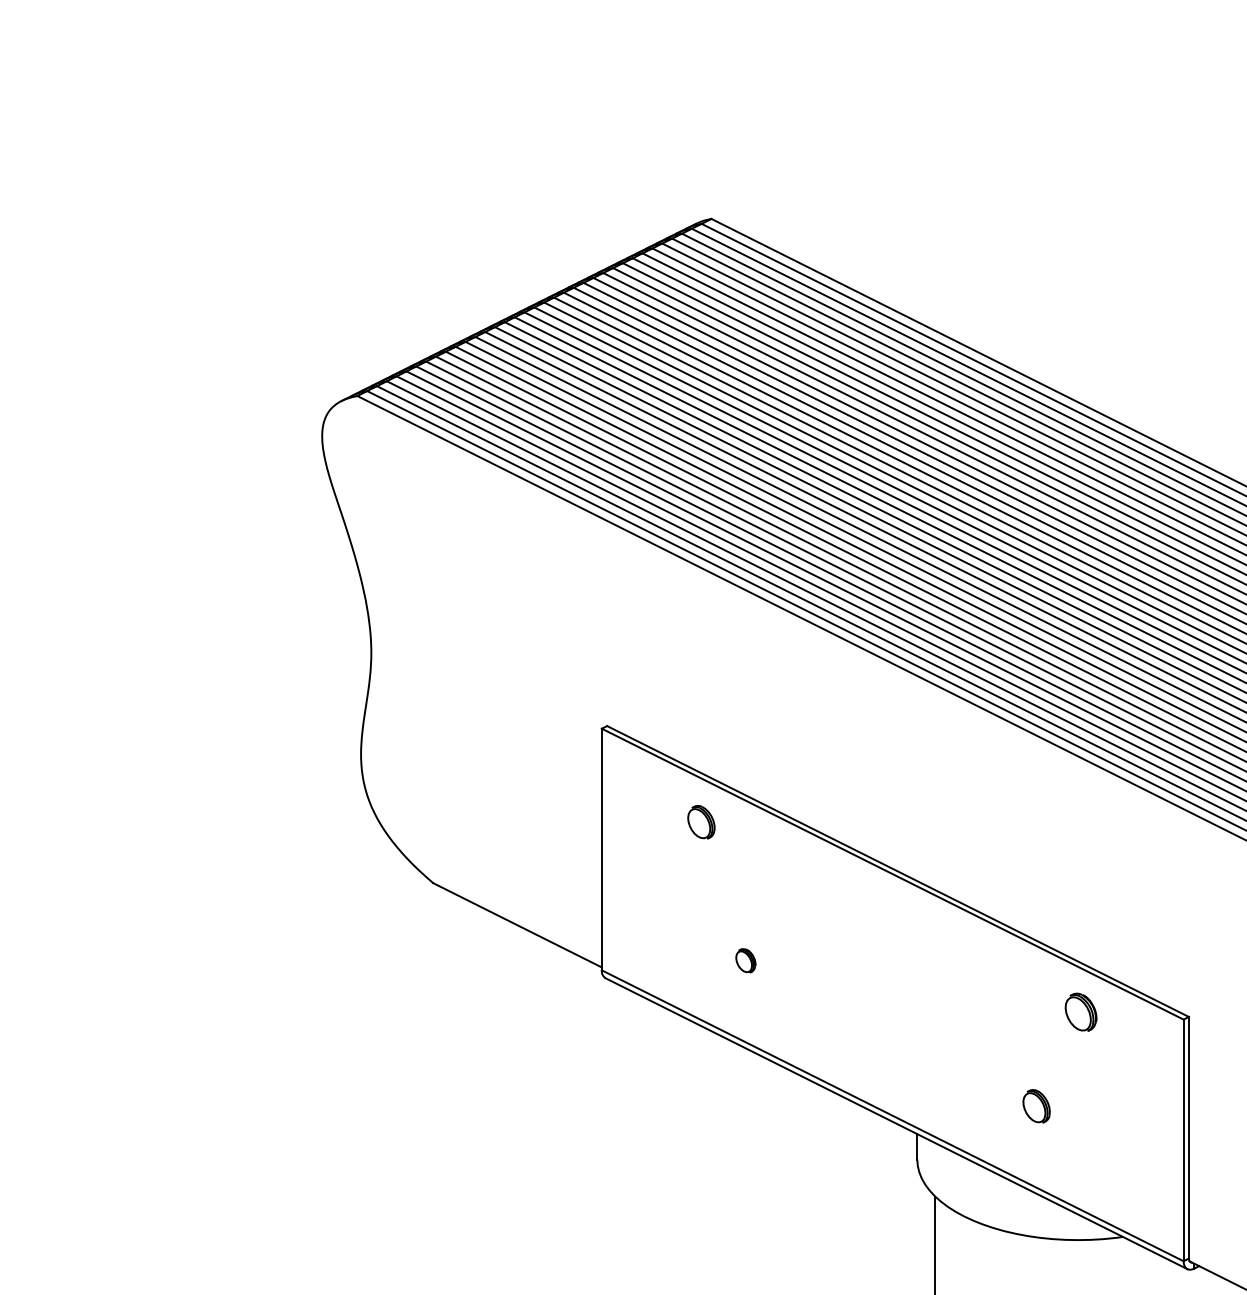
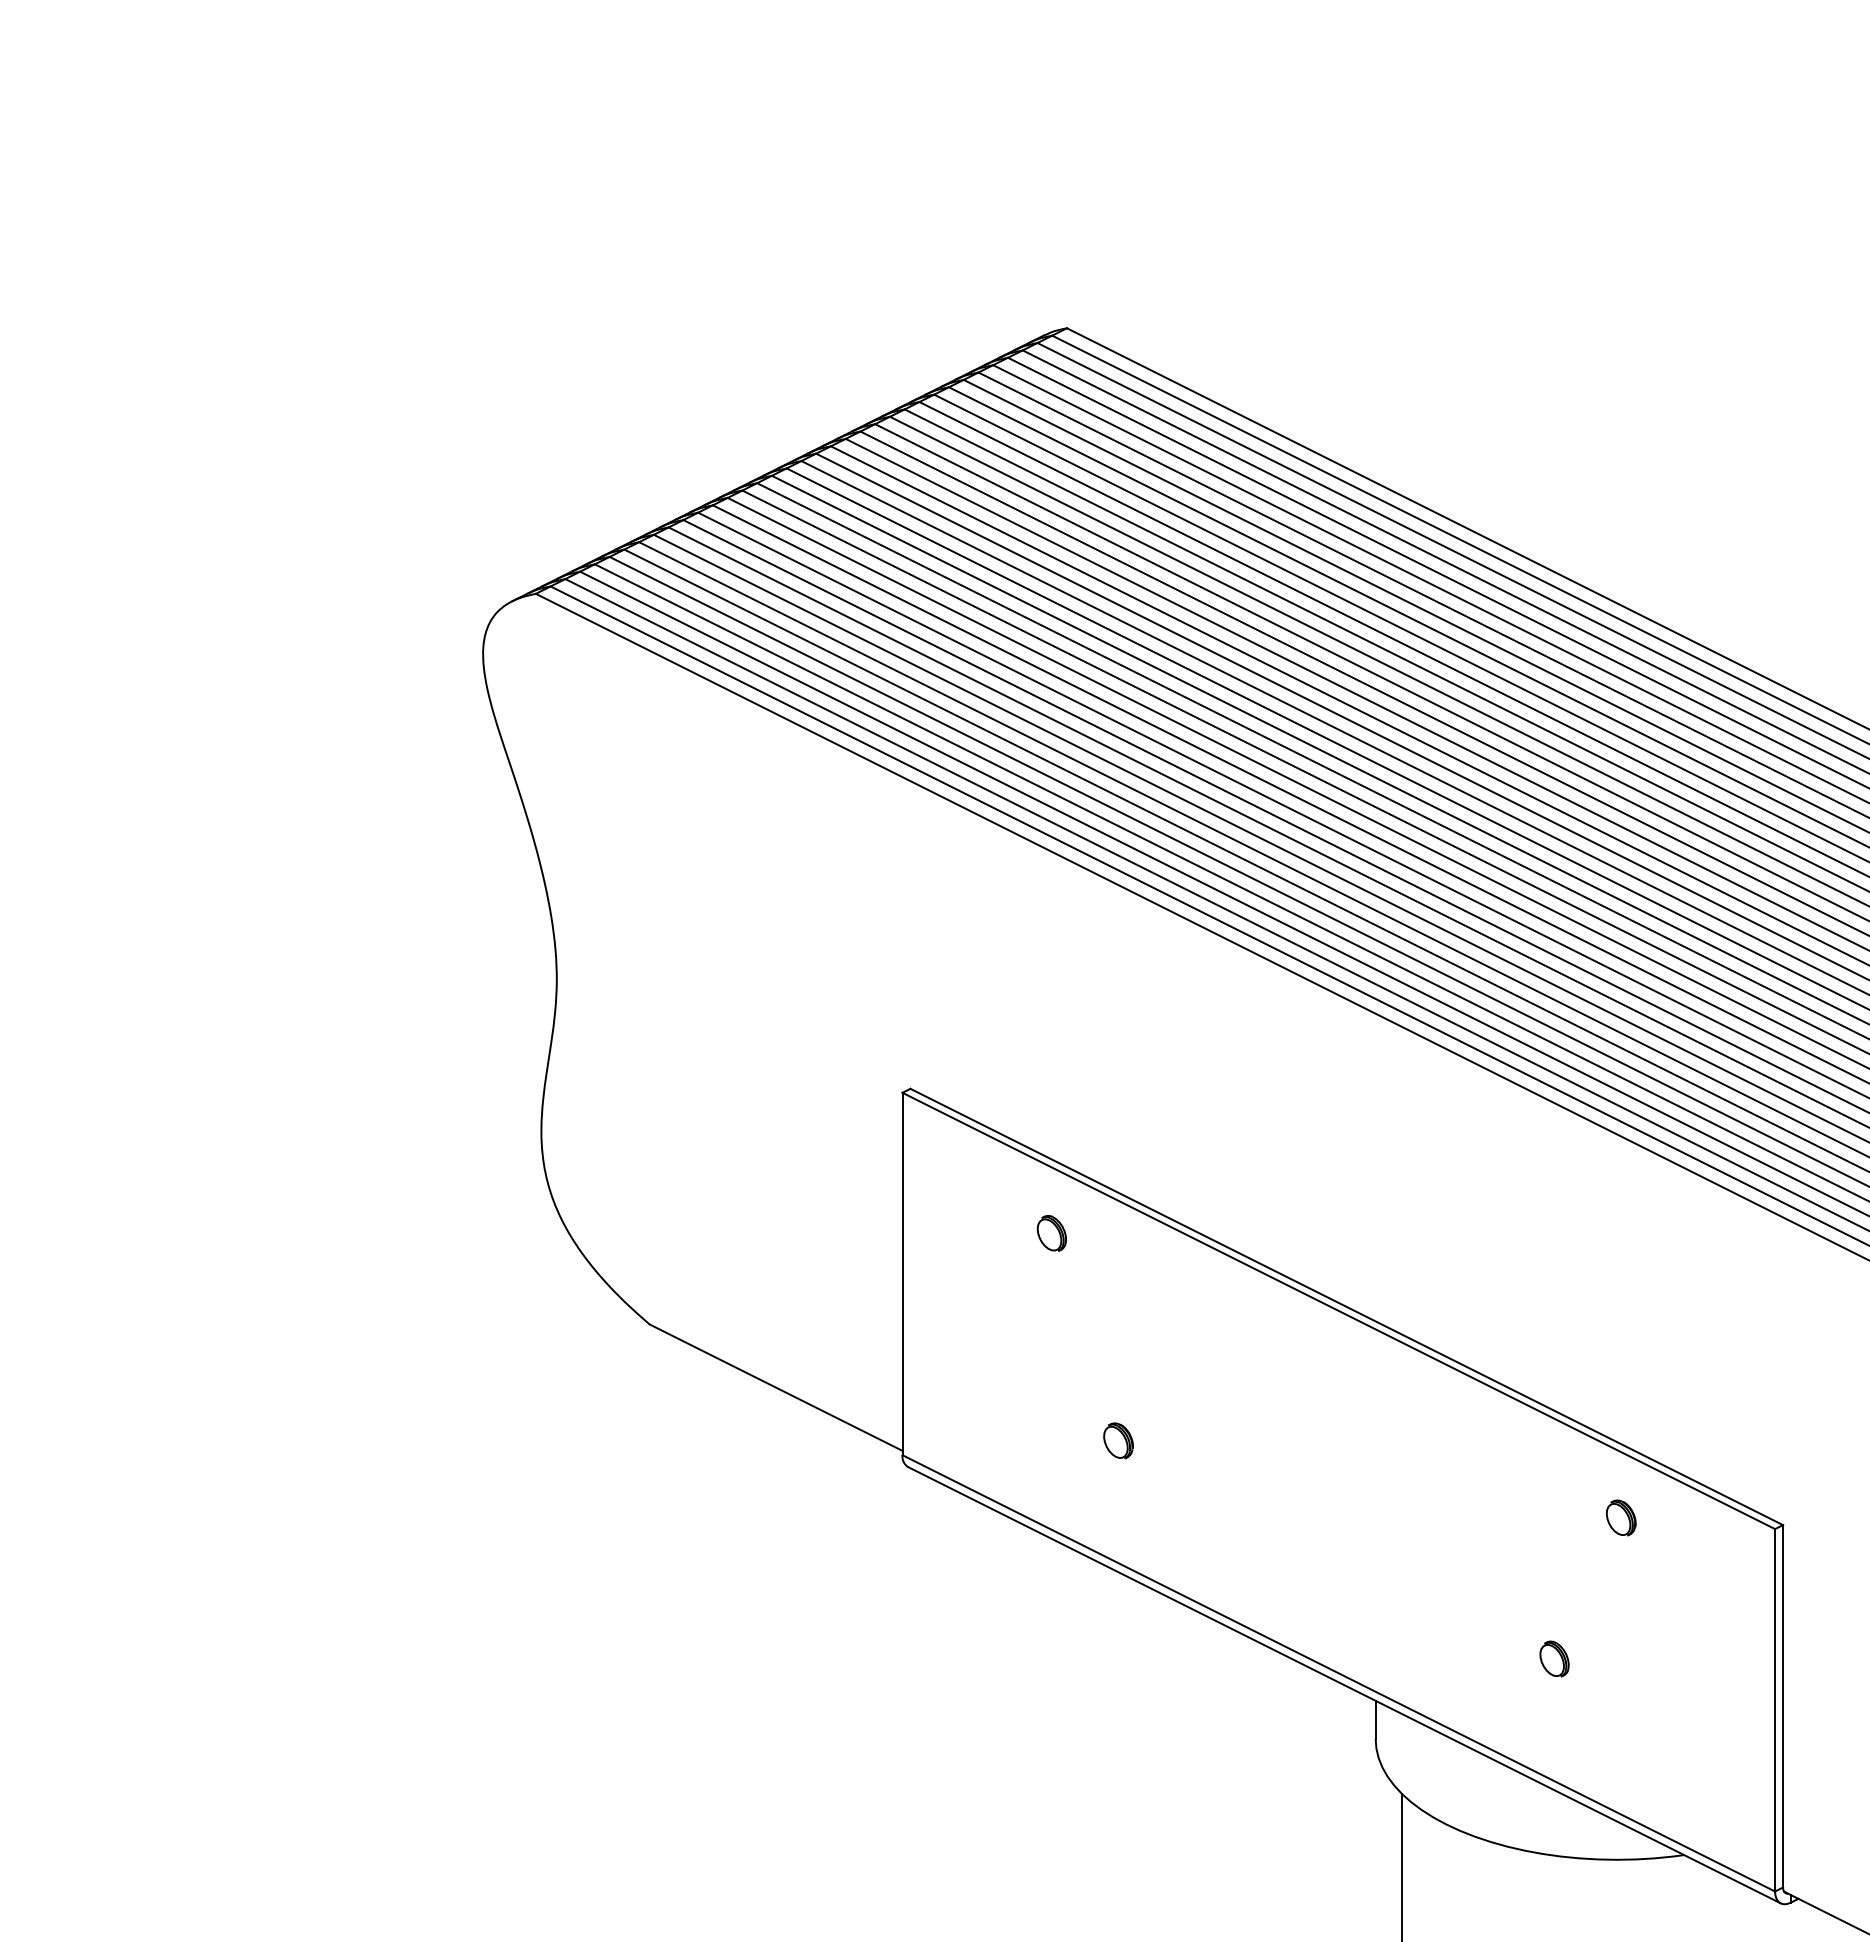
part: (701, 822) -> (1051, 1233), size x0.71
part: (1080, 1011) -> (1620, 1516), size x0.62
part: (1036, 1105) -> (1554, 1657), size x0.71

